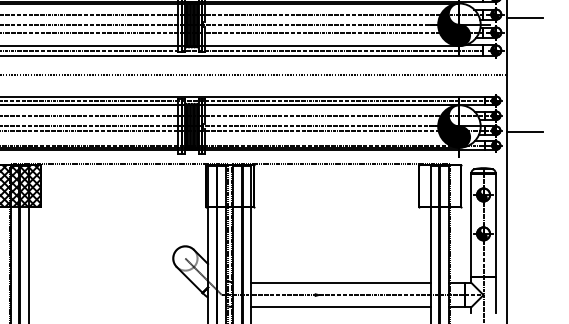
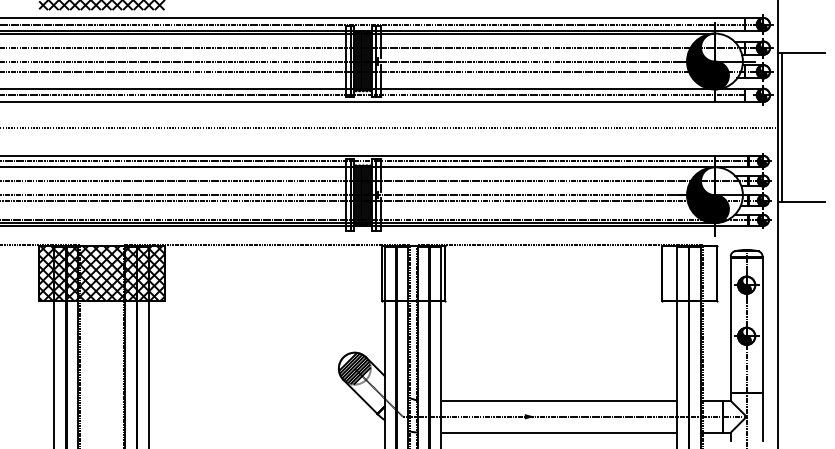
line: (510, 74) -> (781, 126), added
hatch: (185, 258) -> (354, 368), added

